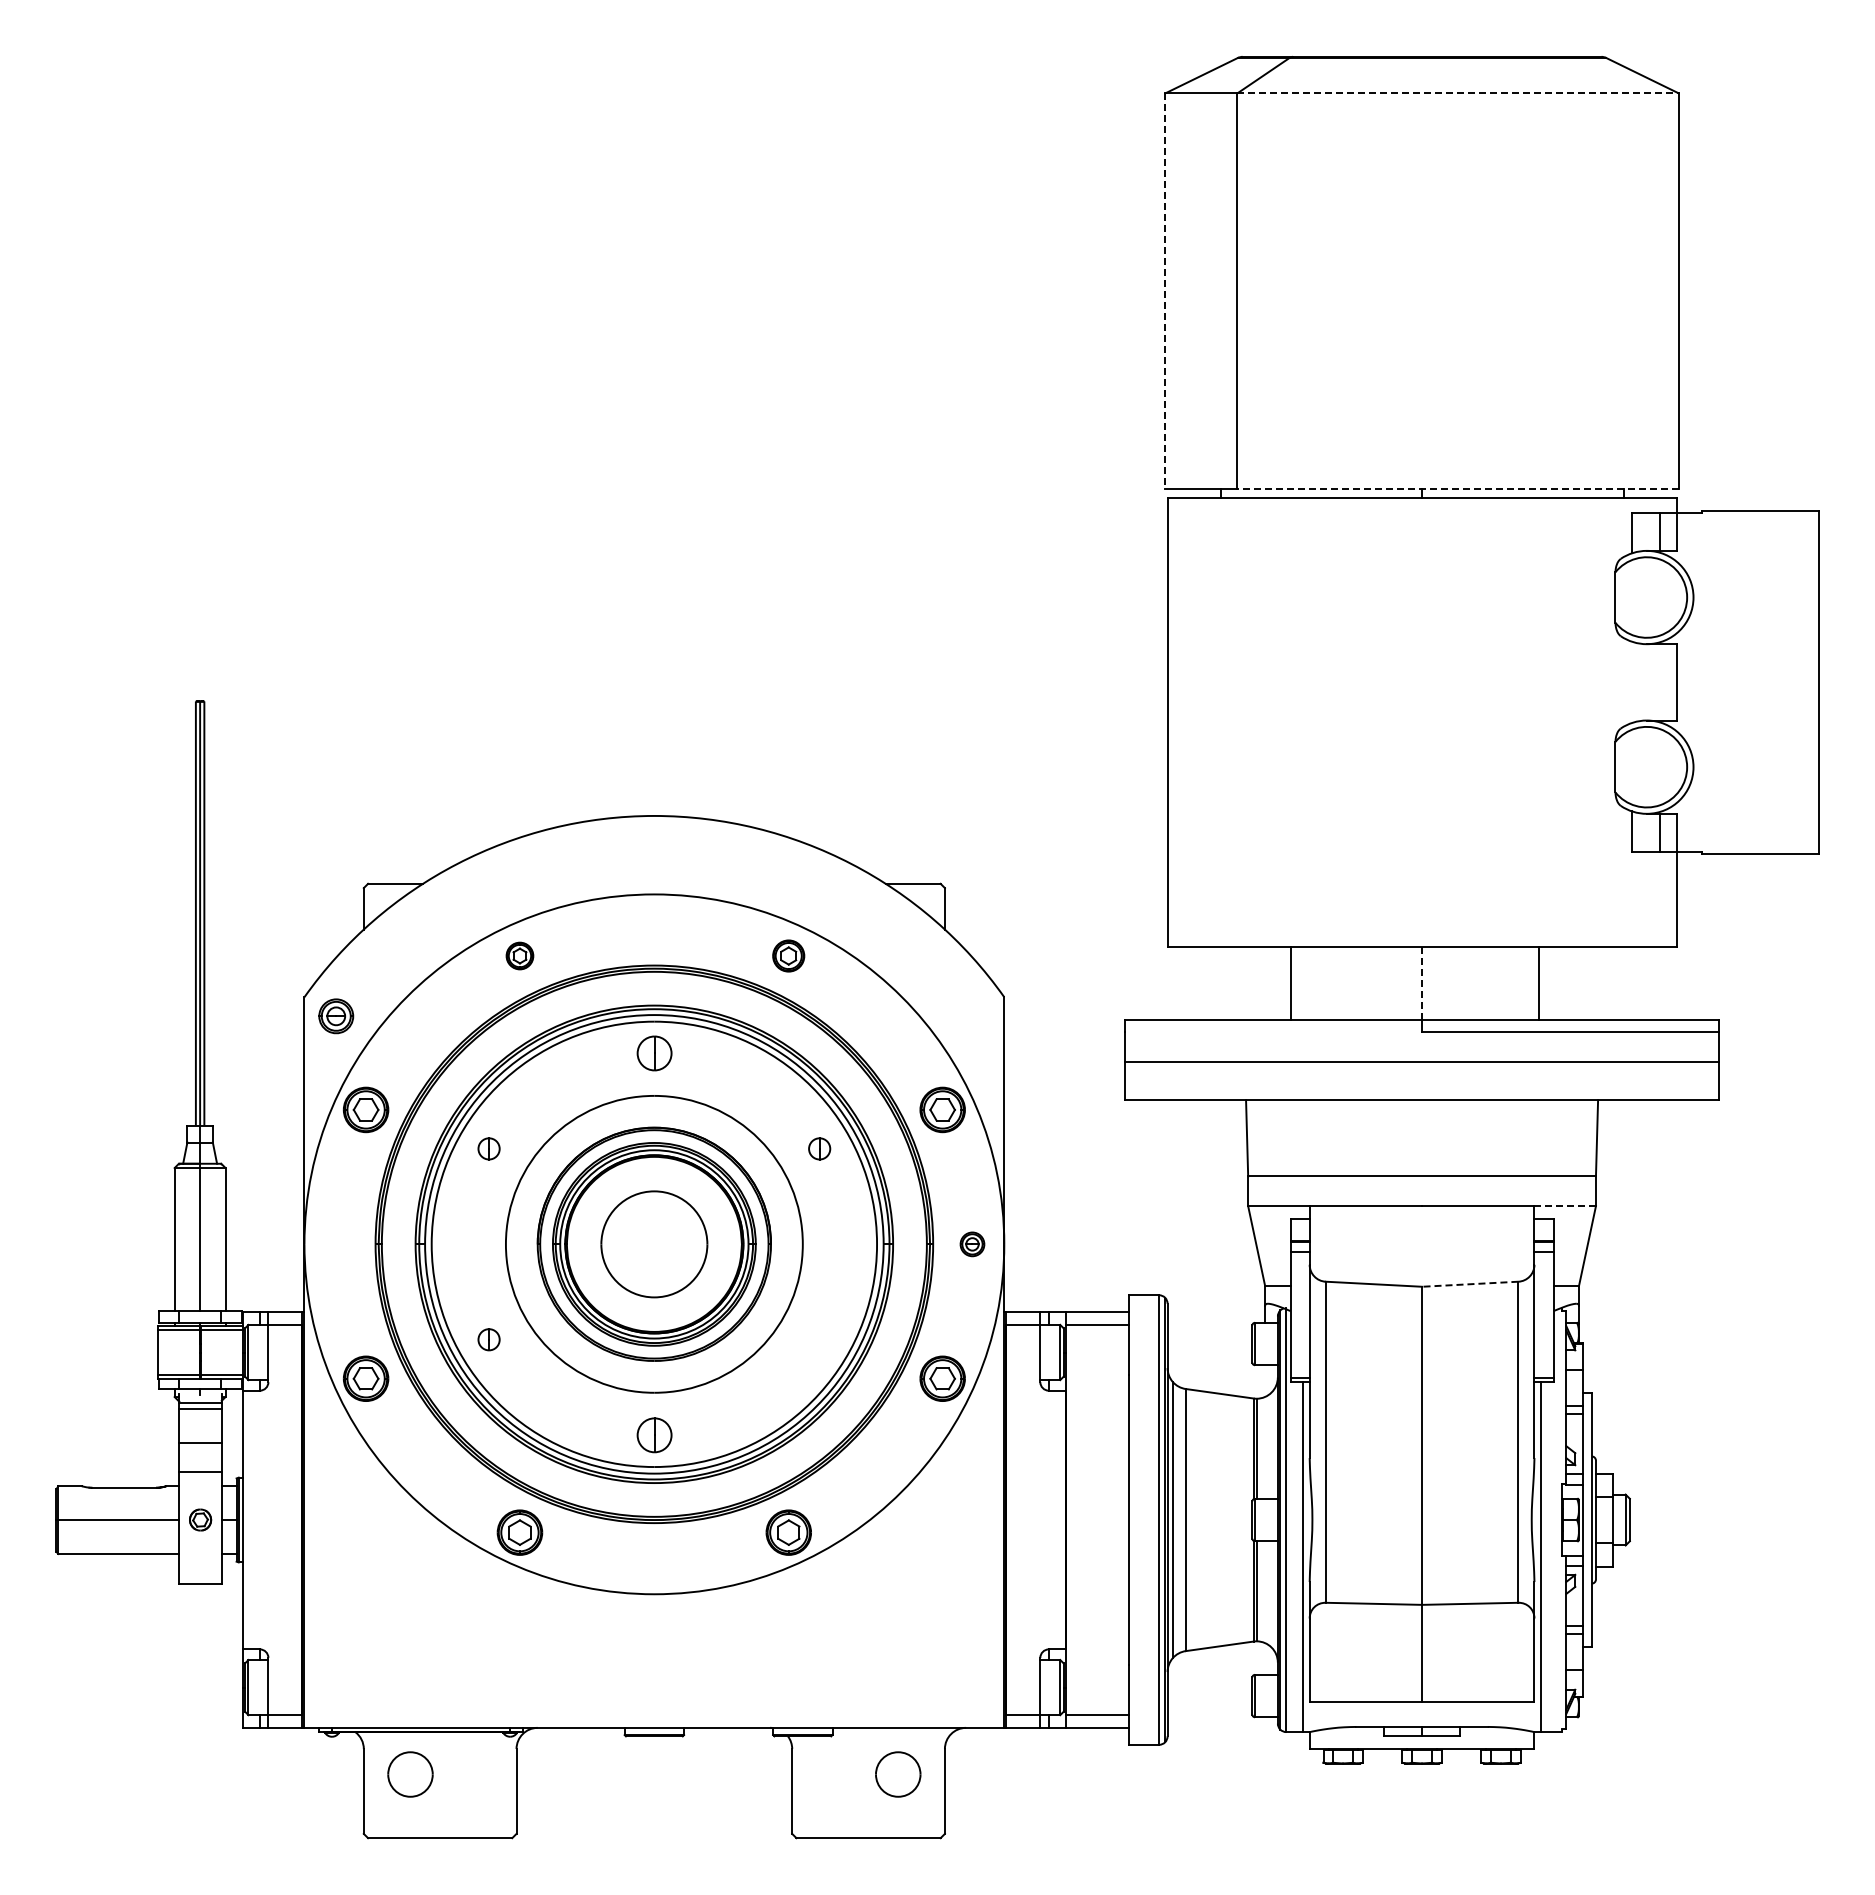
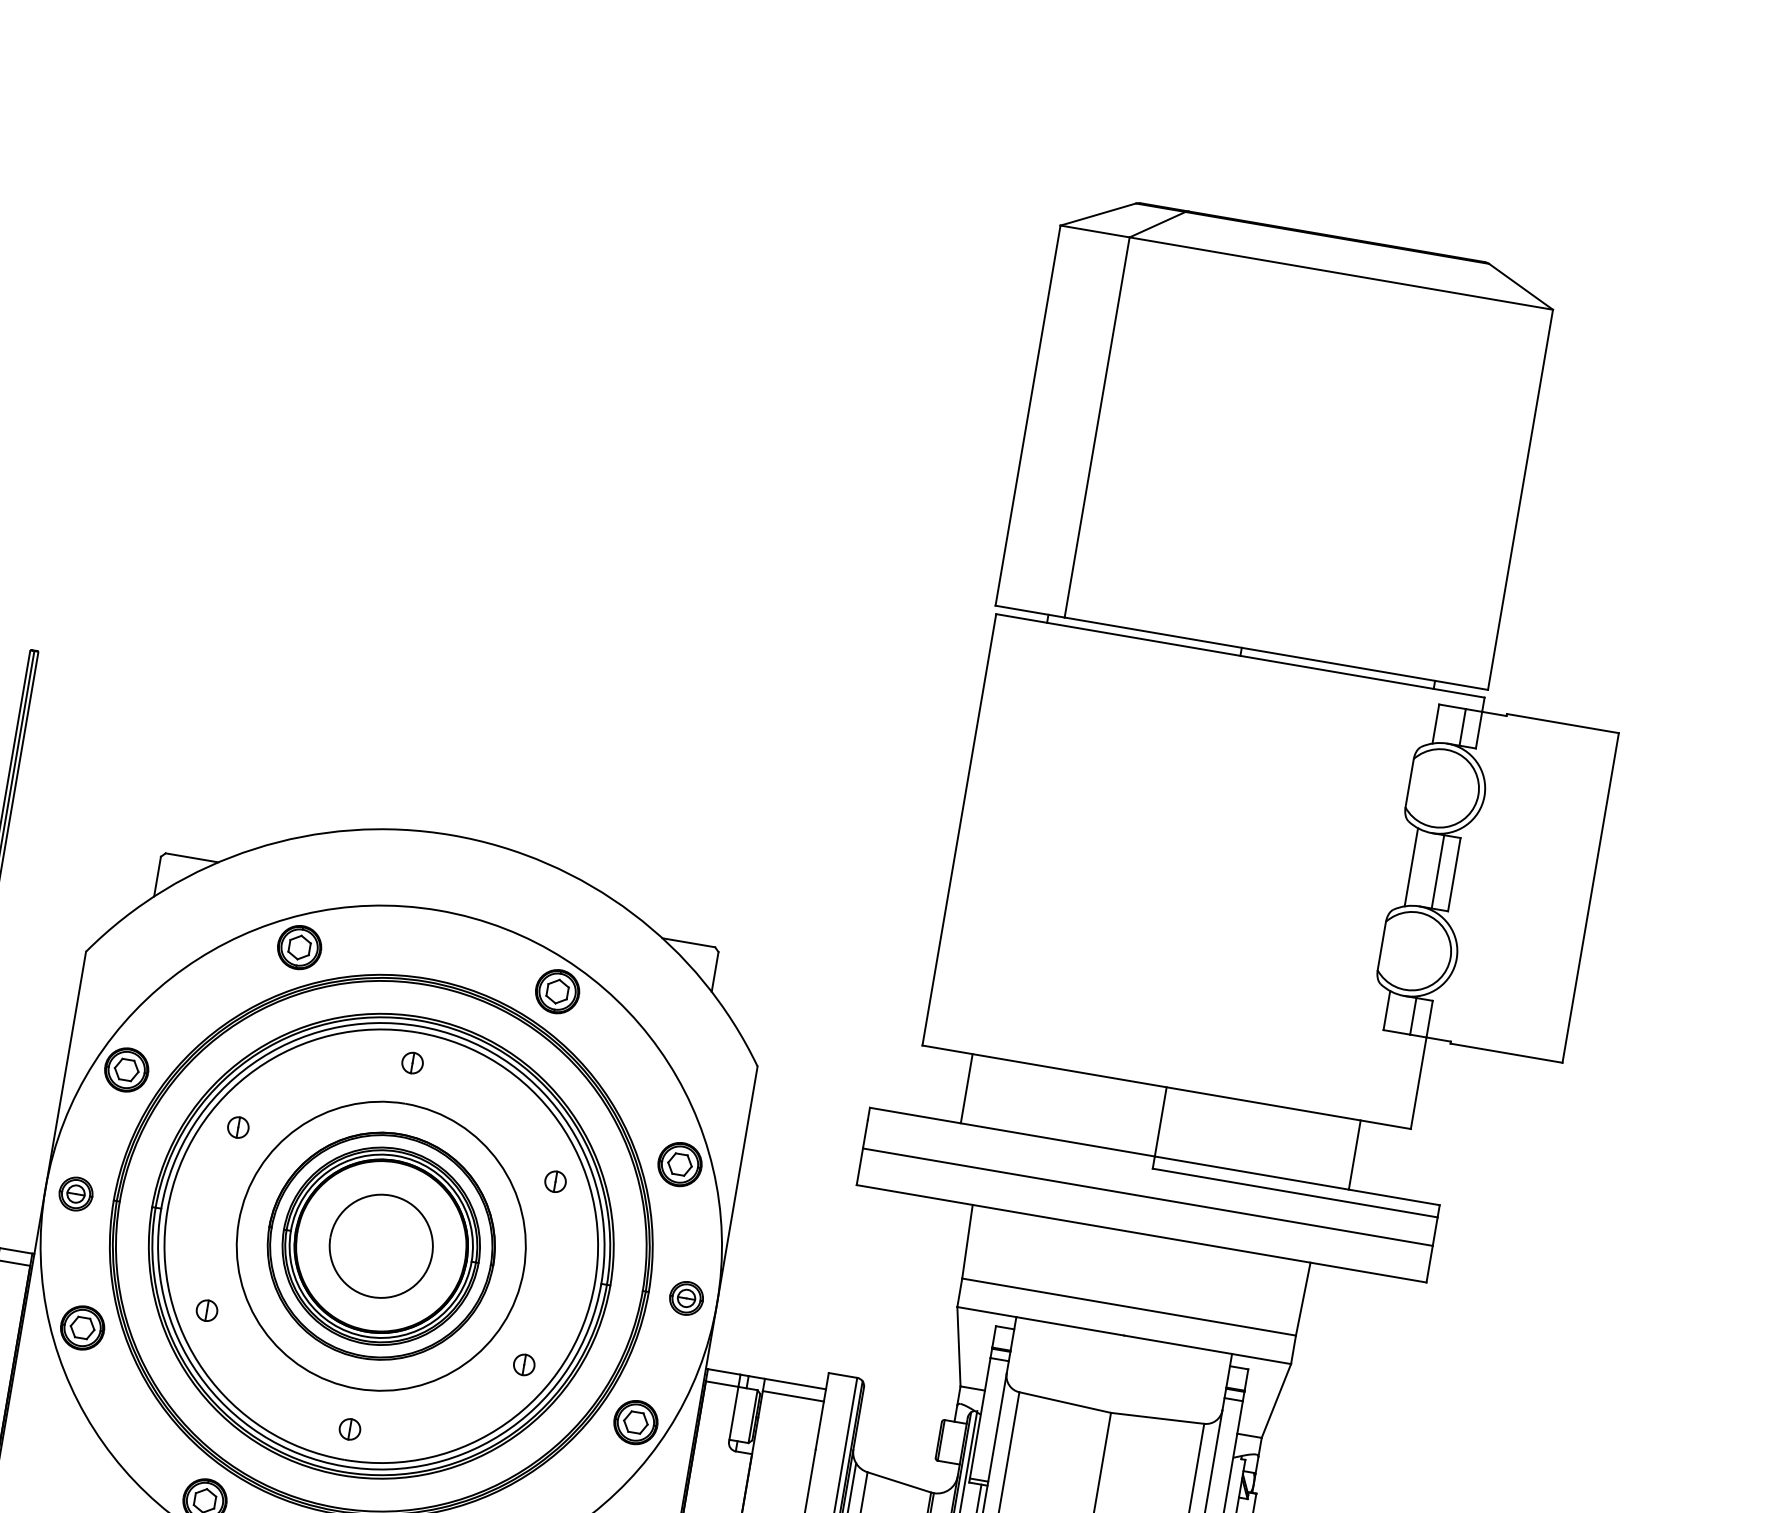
line: (1458, 93) -> (1341, 273), dashed -> solid
line: (1165, 291) -> (1028, 415), dashed -> solid
line: (1458, 489) -> (1276, 653), dashed -> solid
line: (1631, 682) -> (1411, 867), added
line: (1659, 682) -> (1437, 871), added
part: (519, 955) -> (299, 946), size x1.67
part: (788, 955) -> (557, 991), size x1.43
line: (1290, 983) -> (966, 1088), moved
line: (1422, 983) -> (1161, 1121), dashed -> solid
line: (1539, 983) -> (1355, 1155), moved
part: (336, 1016) -> (76, 1194), moved
part: (653, 1053) -> (411, 1062), size x0.62
line: (1565, 1206) -> (1261, 1359), dashed -> solid
part: (972, 1244) -> (686, 1298), size x1.43
line: (1469, 1284) -> (1156, 1418), dashed -> solid
part: (819, 1339) -> (524, 1364), added
part: (653, 1434) -> (349, 1428), size x0.62

